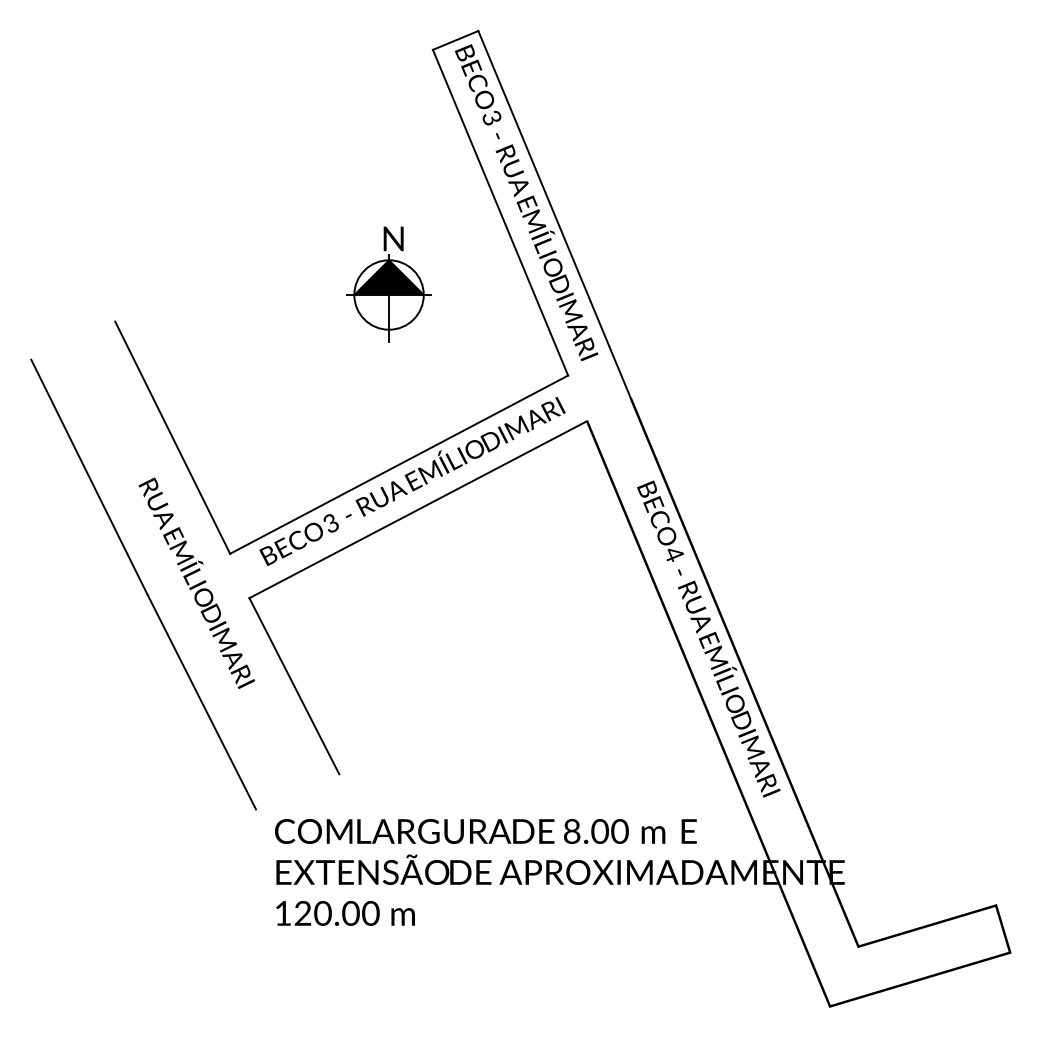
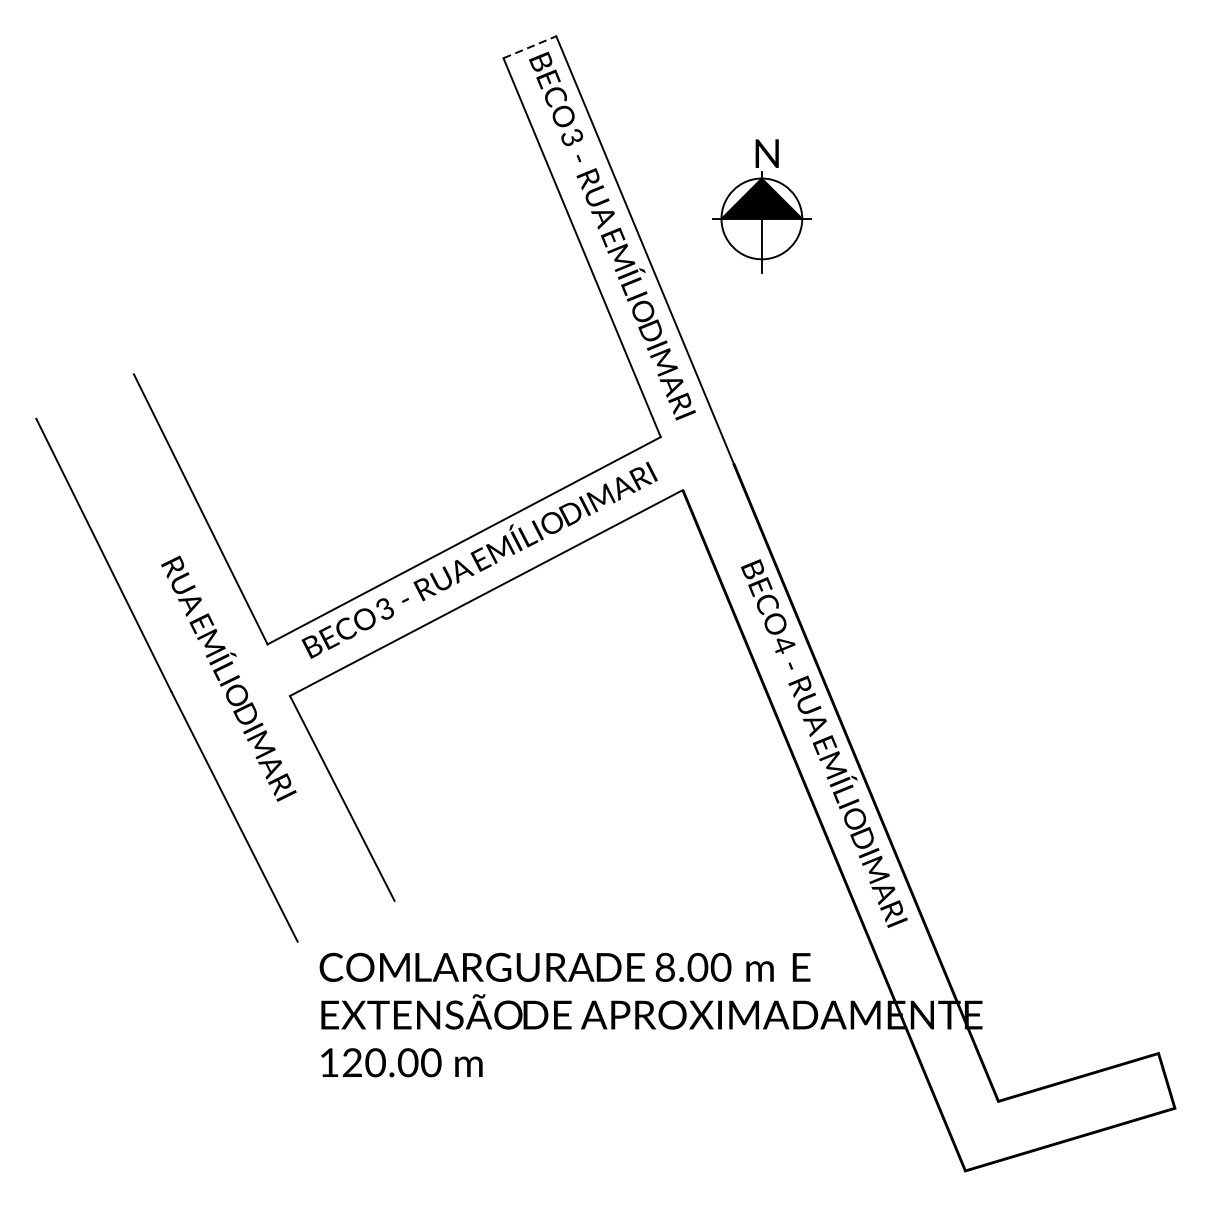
line: (455, 40) -> (529, 47), solid -> dashed
part: (388, 284) -> (761, 206), moved

